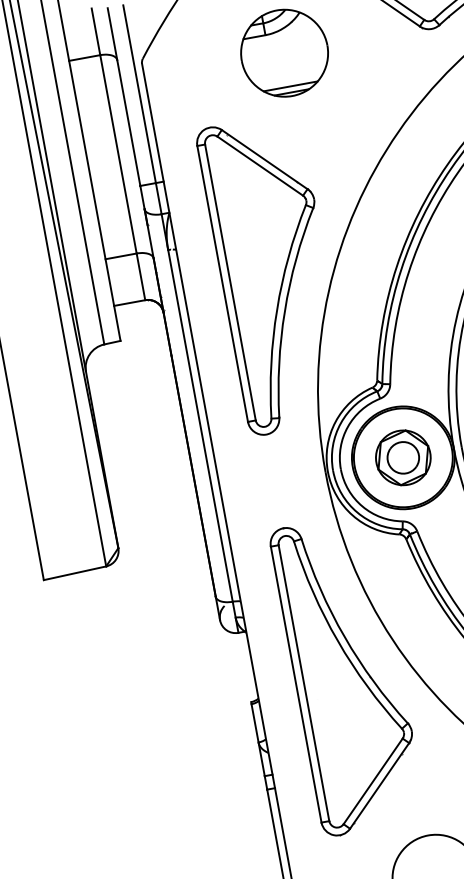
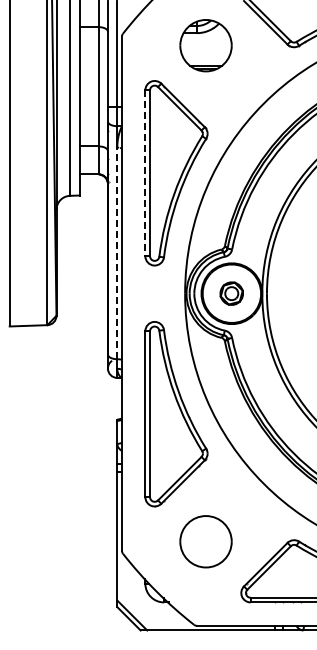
line: (222, 284) -> (145, 173), solid -> dashed
line: (200, 425) -> (117, 253), solid -> dashed
part: (402, 457) -> (231, 293), size x0.7

